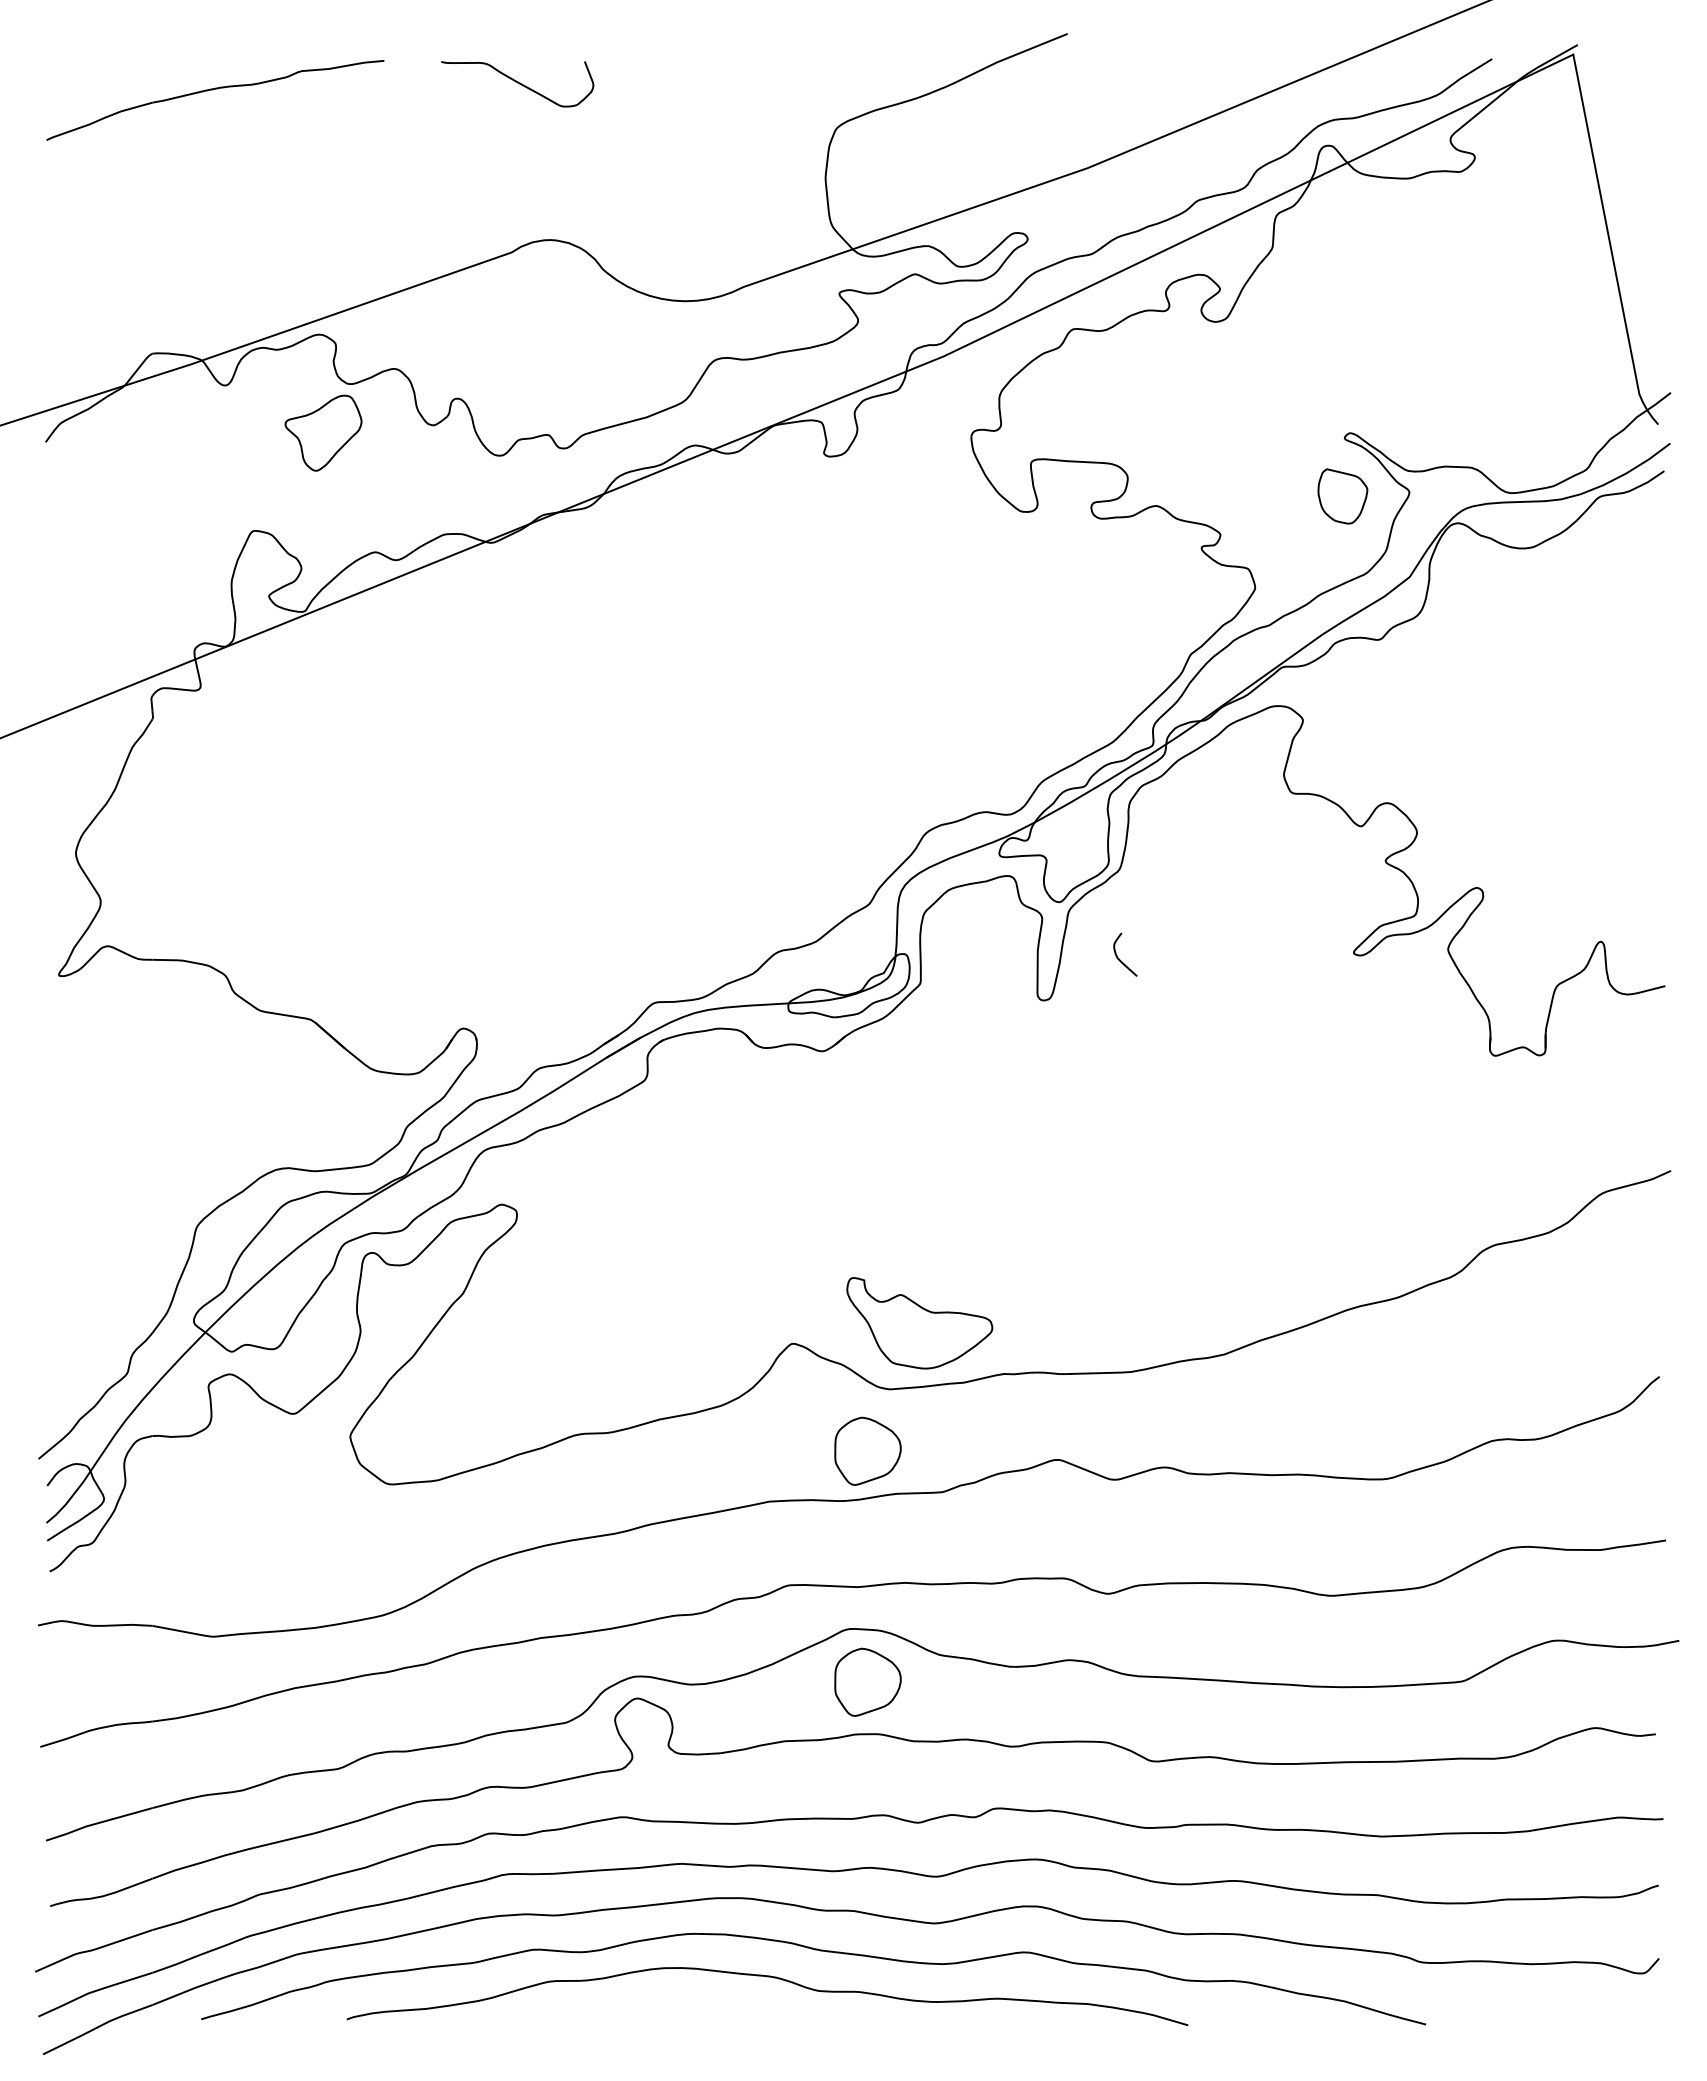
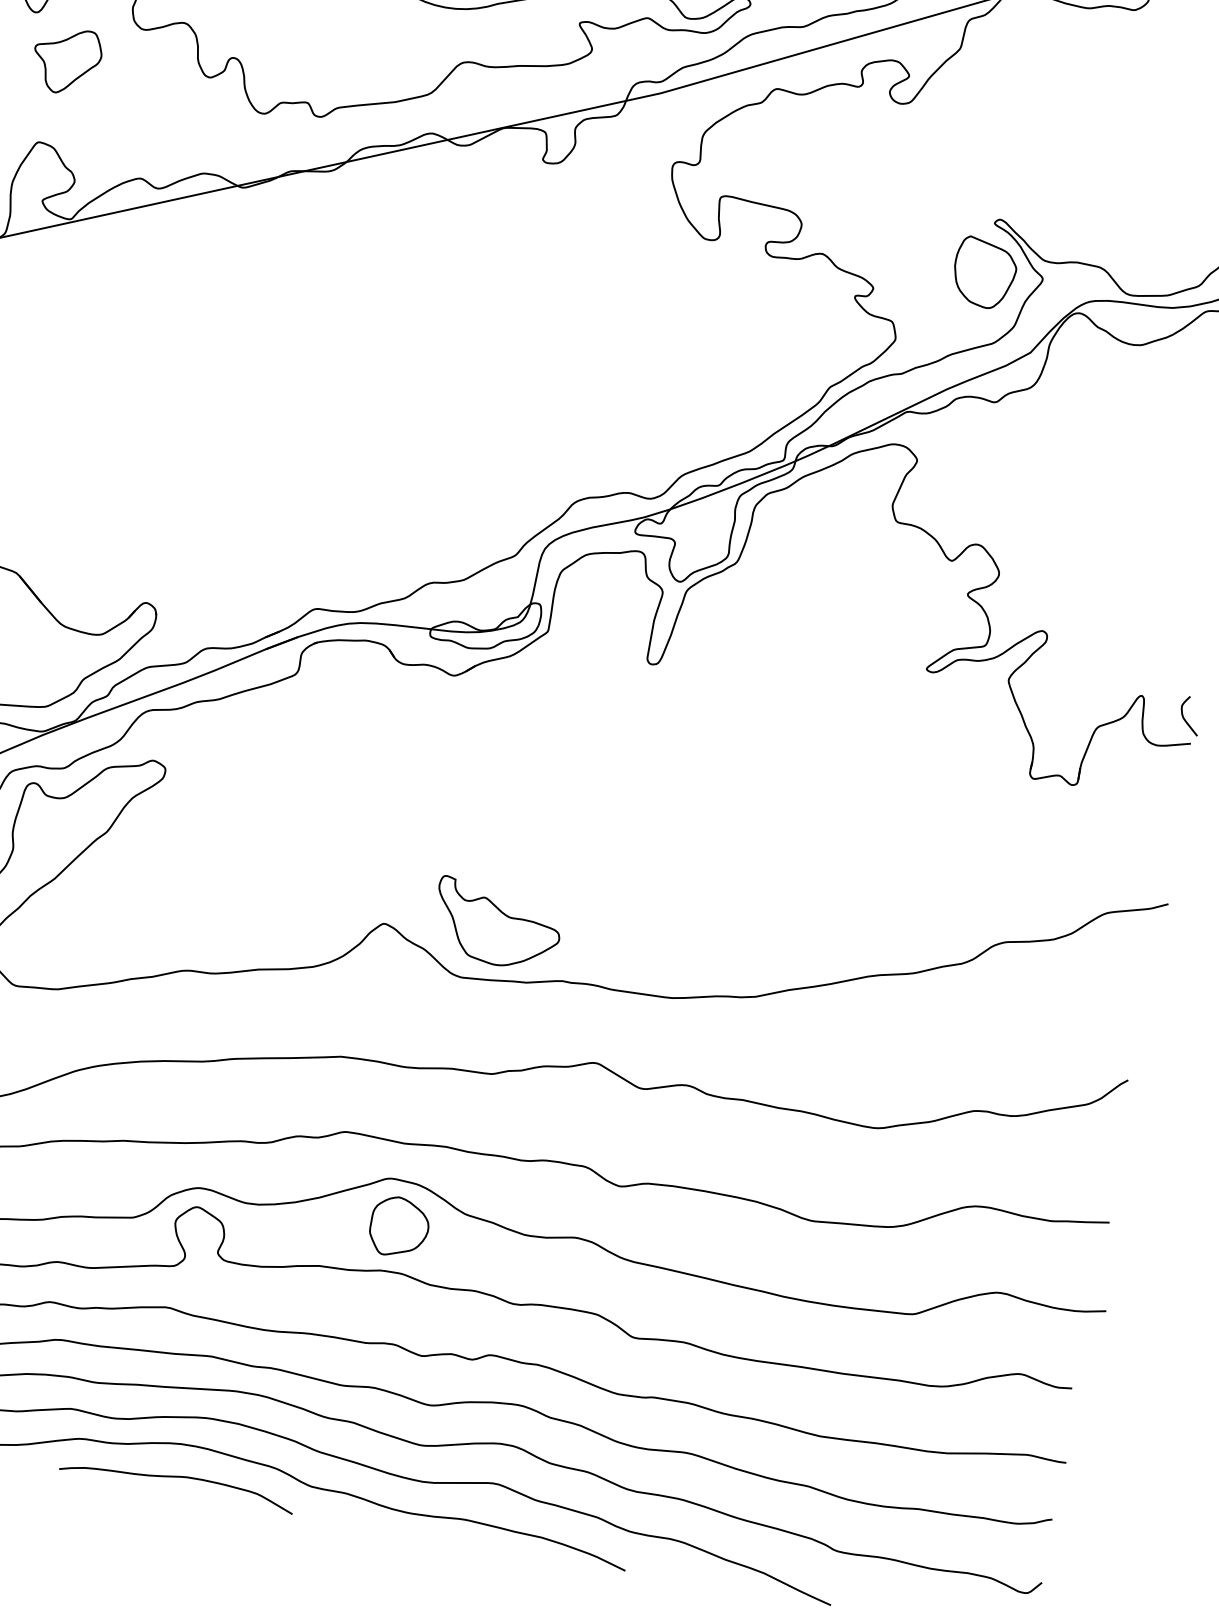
part: (323, 432) -> (66, 60), moved
part: (1342, 496) -> (984, 273), size x1.43
curve: (1120, 959) -> (1185, 719), moved
part: (867, 1450) -> (433, 1027), removed
curve: (666, 2006) -> (177, 1477), added

